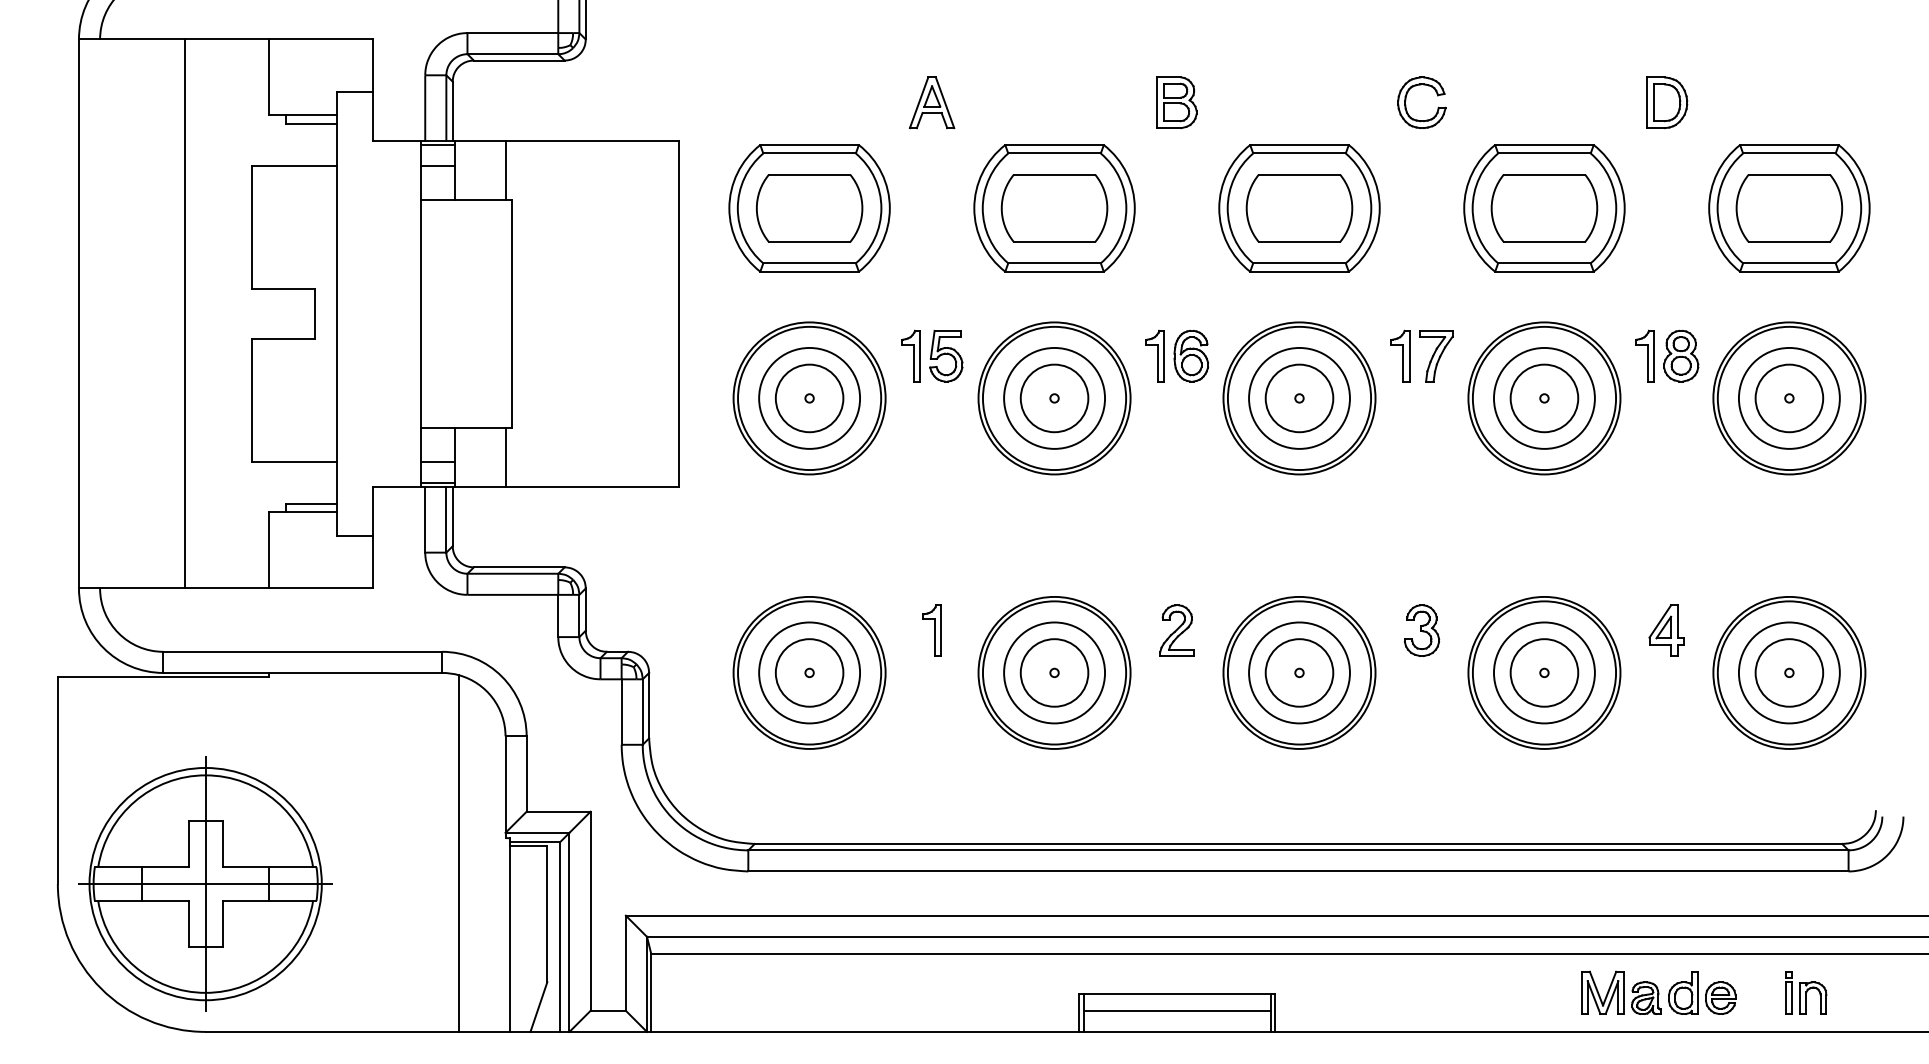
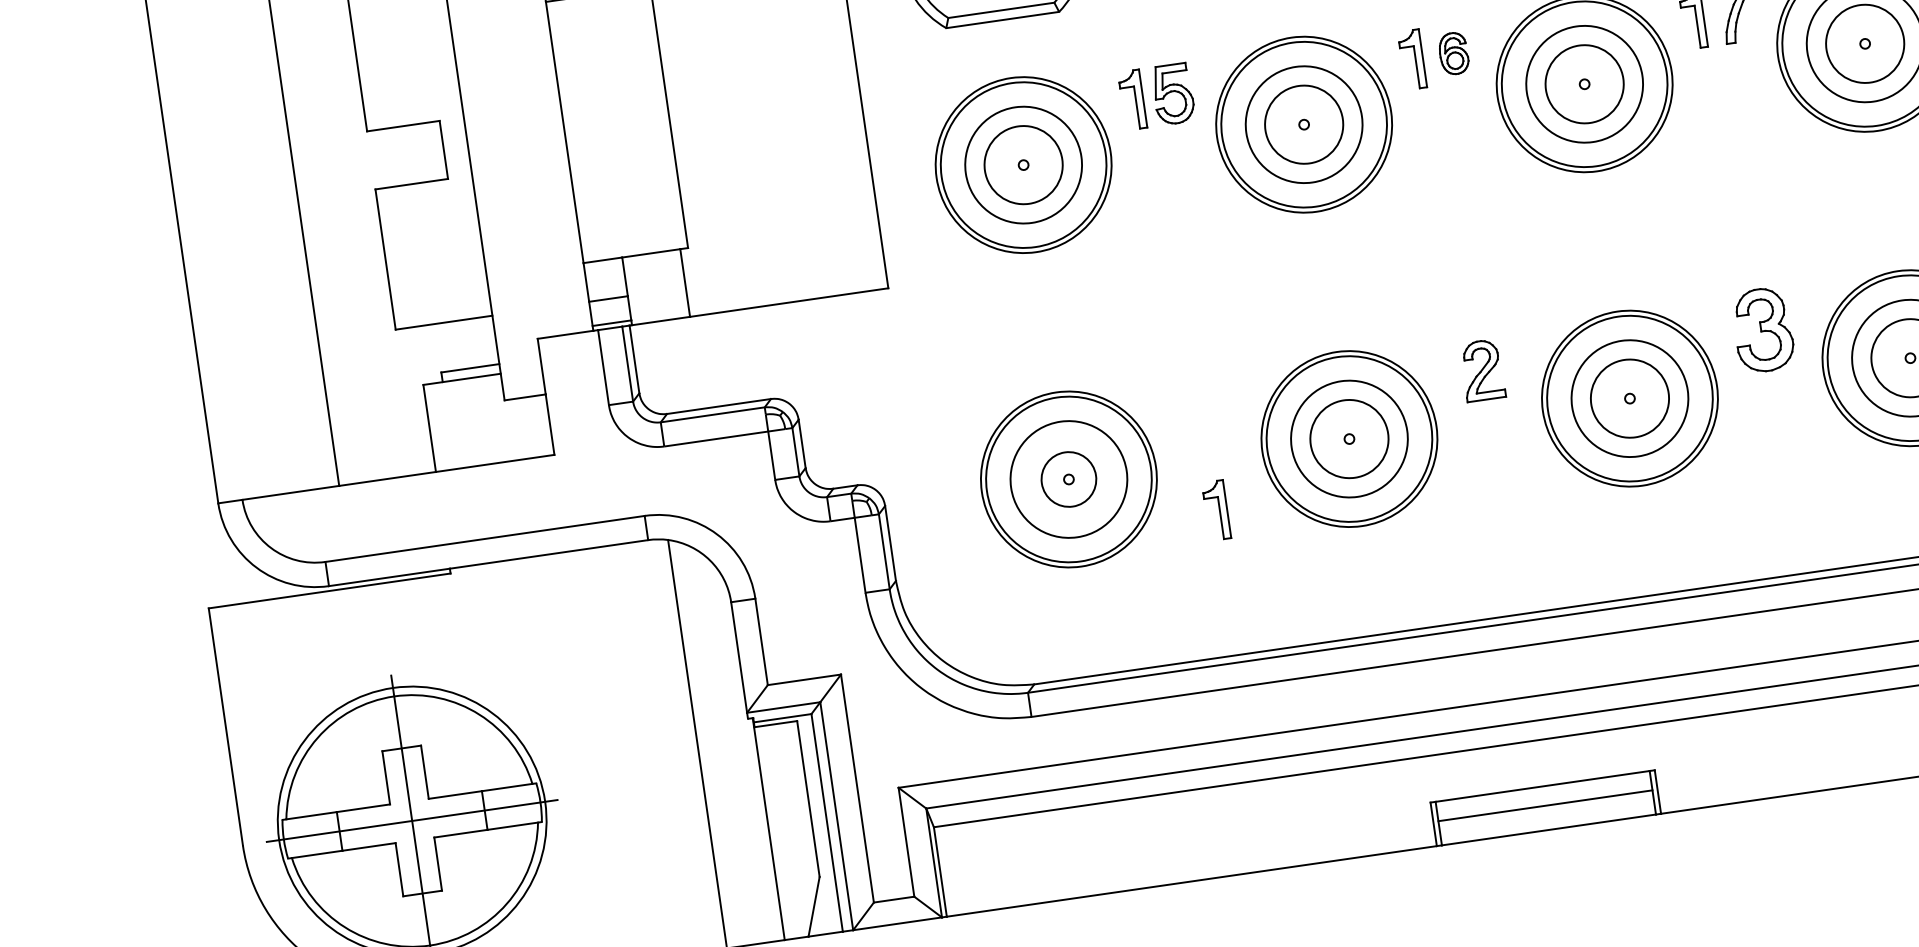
part: (1191, 355) -> (1453, 52), size x0.7
part: (931, 630) -> (1215, 510), moved
part: (1421, 630) -> (1762, 329), size x1.4
circle: (809, 672) -> (1068, 478), size x0.7

